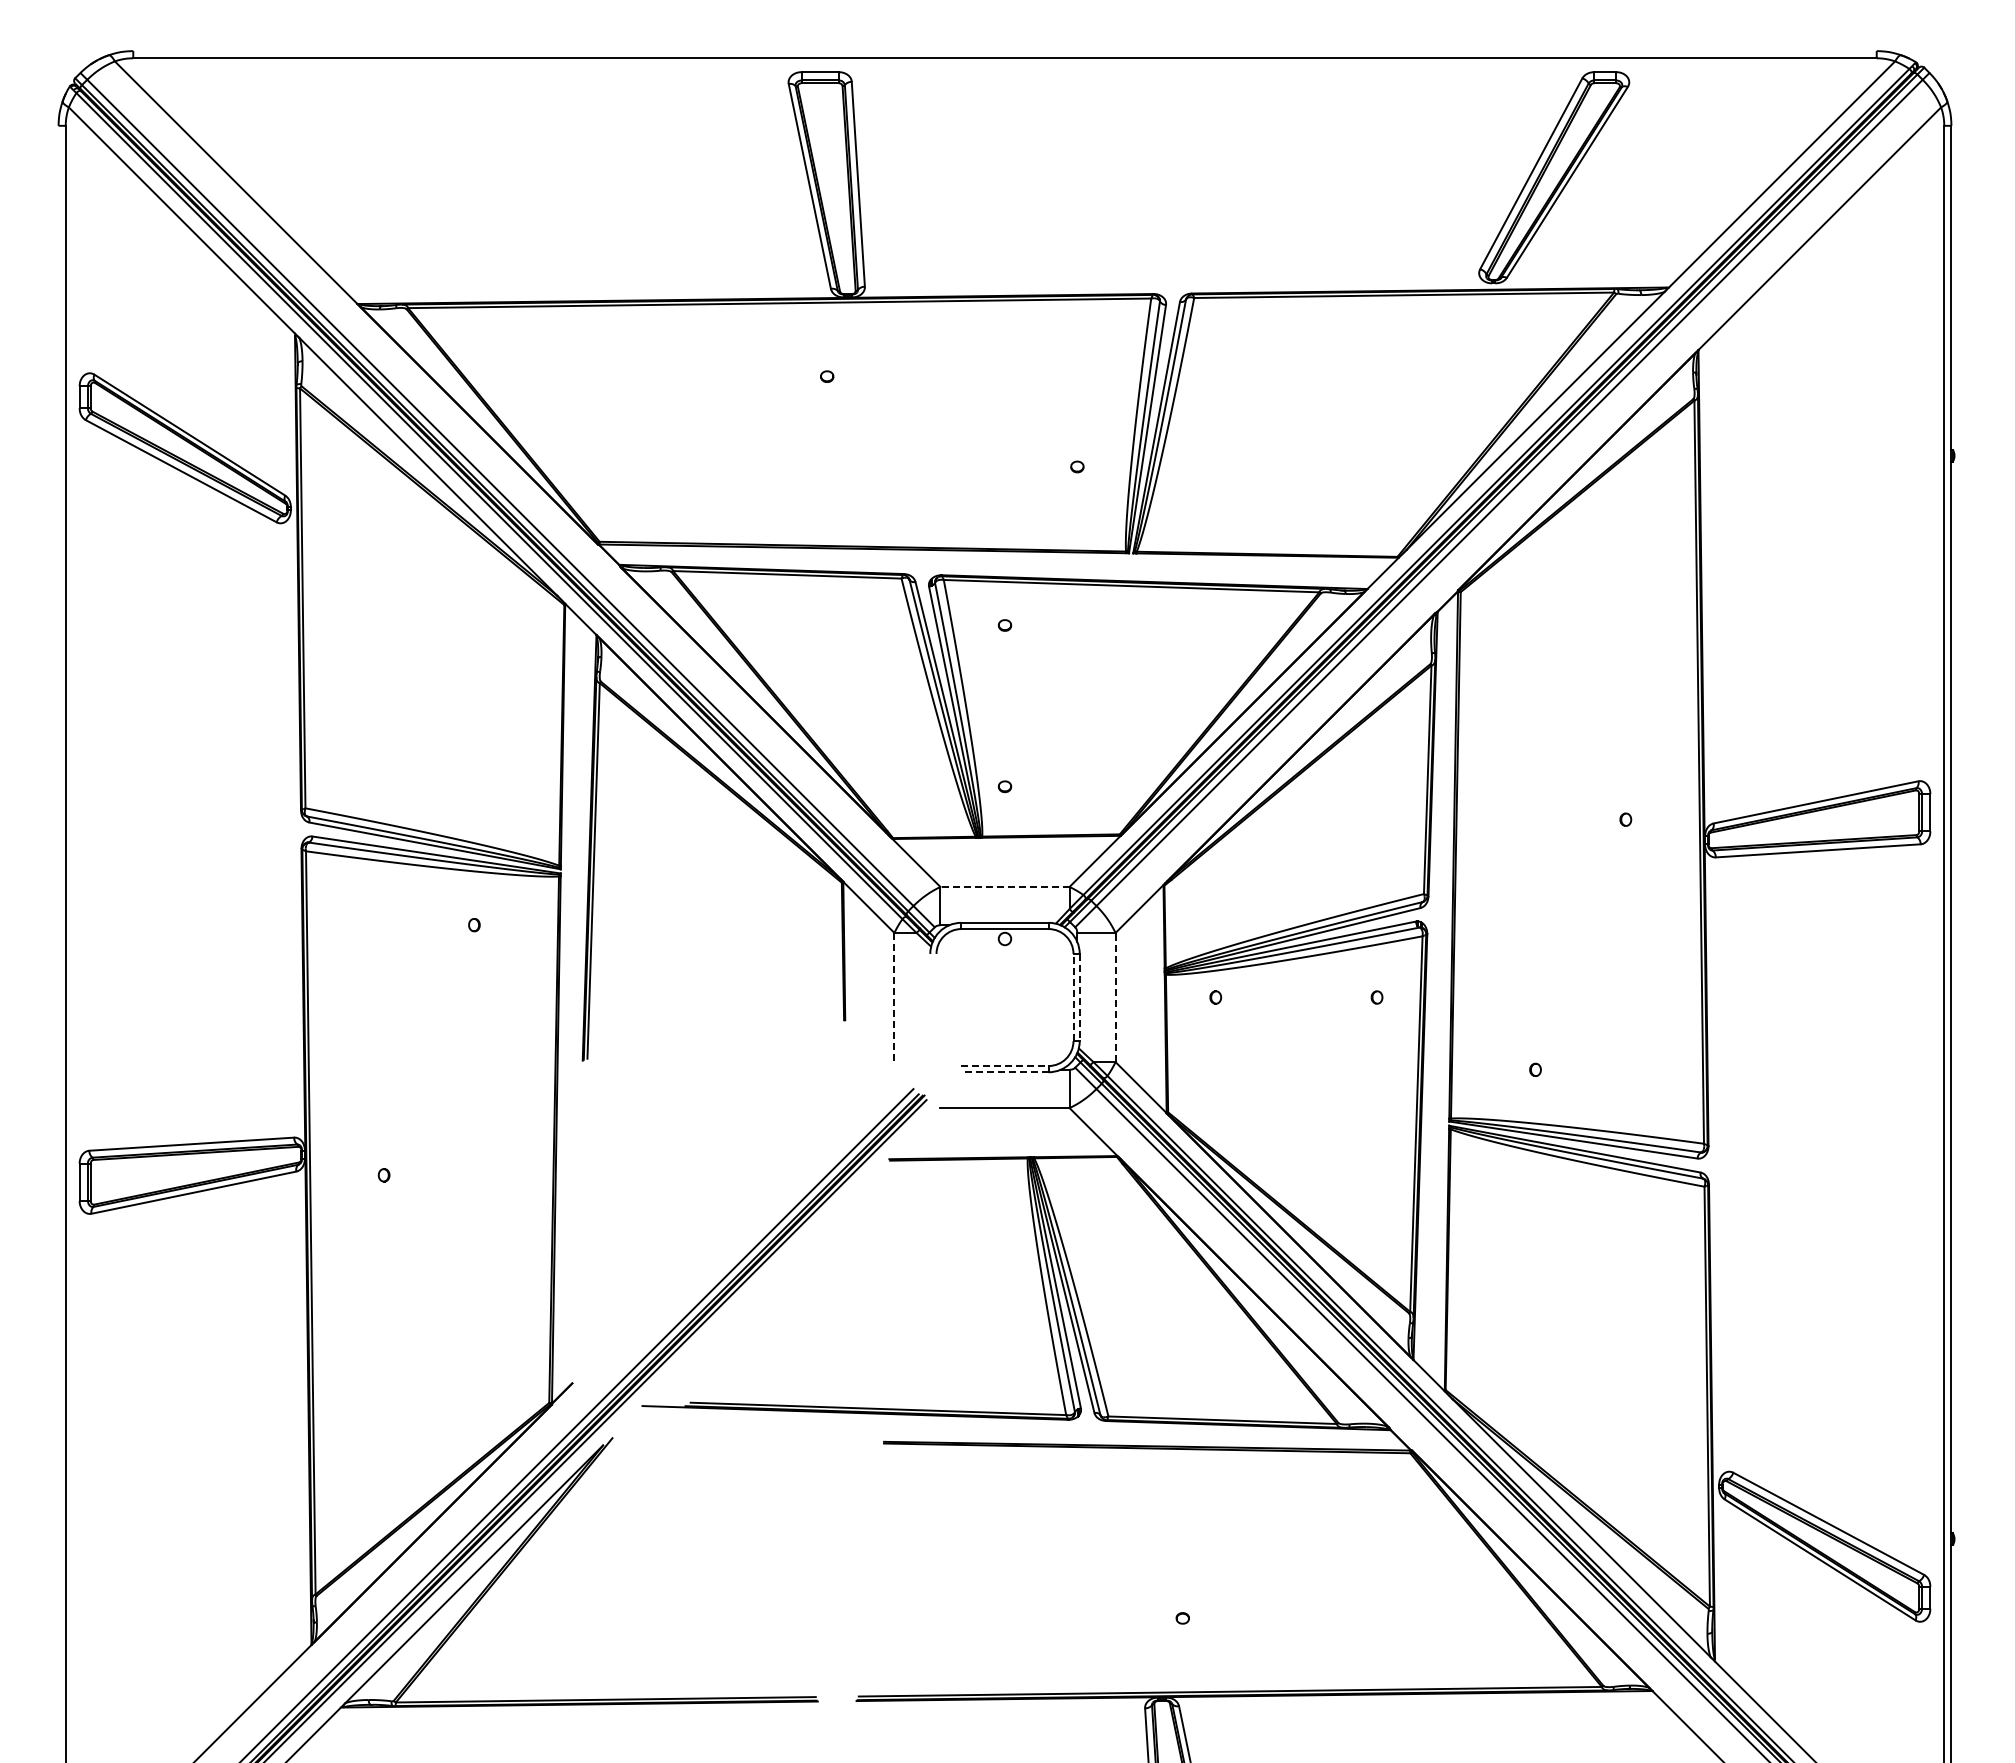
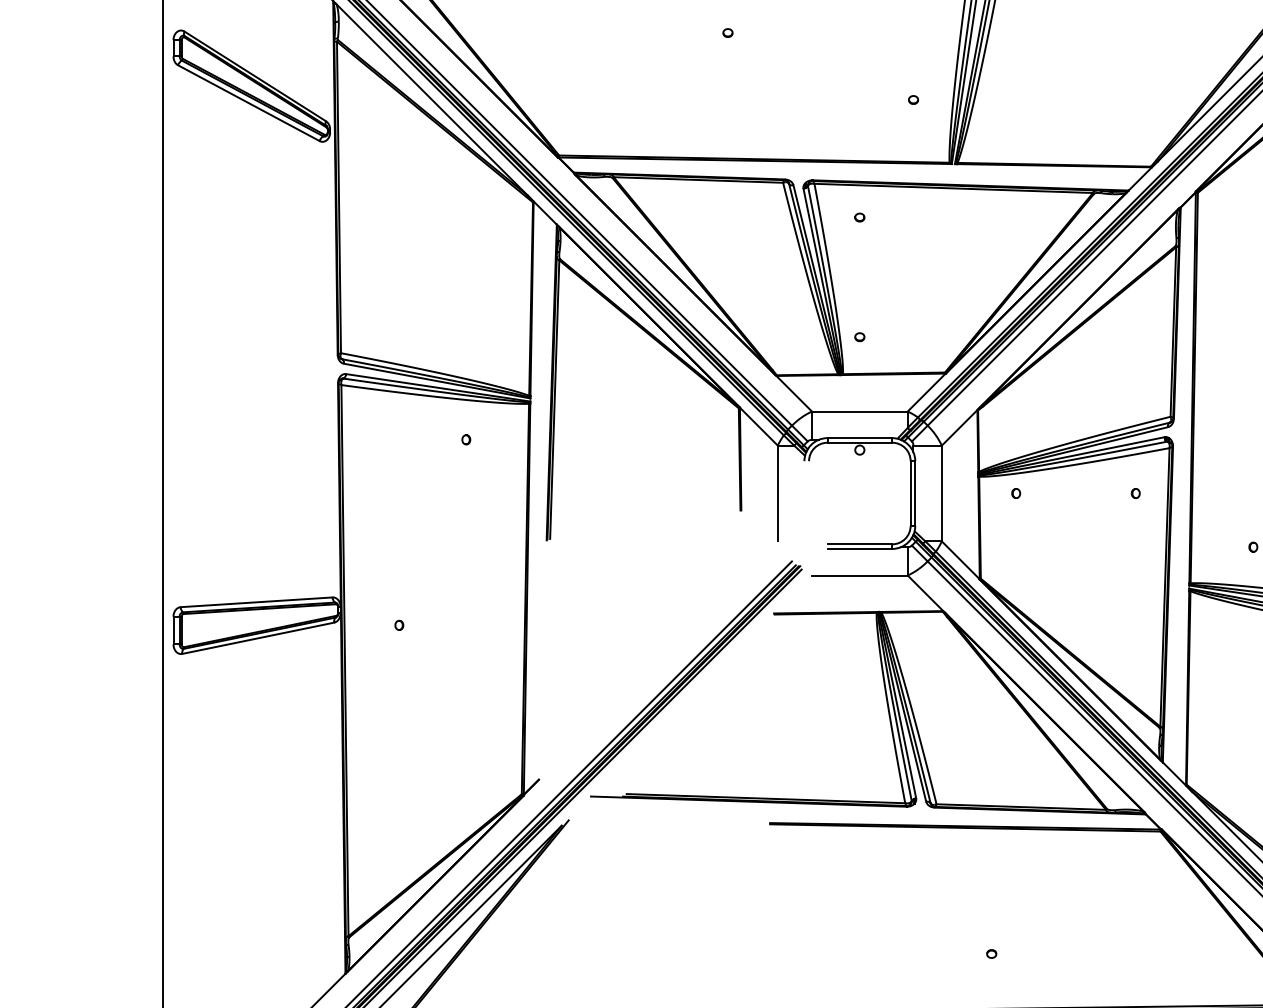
line: (1005, 886) -> (860, 411), dashed -> solid
line: (894, 997) -> (777, 493), dashed -> solid
line: (1073, 997) -> (910, 493), dashed -> solid
line: (1079, 997) -> (915, 493), dashed -> solid
line: (1115, 997) -> (941, 493), dashed -> solid
line: (1005, 1066) -> (860, 544), dashed -> solid
line: (1005, 1072) -> (860, 549), dashed -> solid

